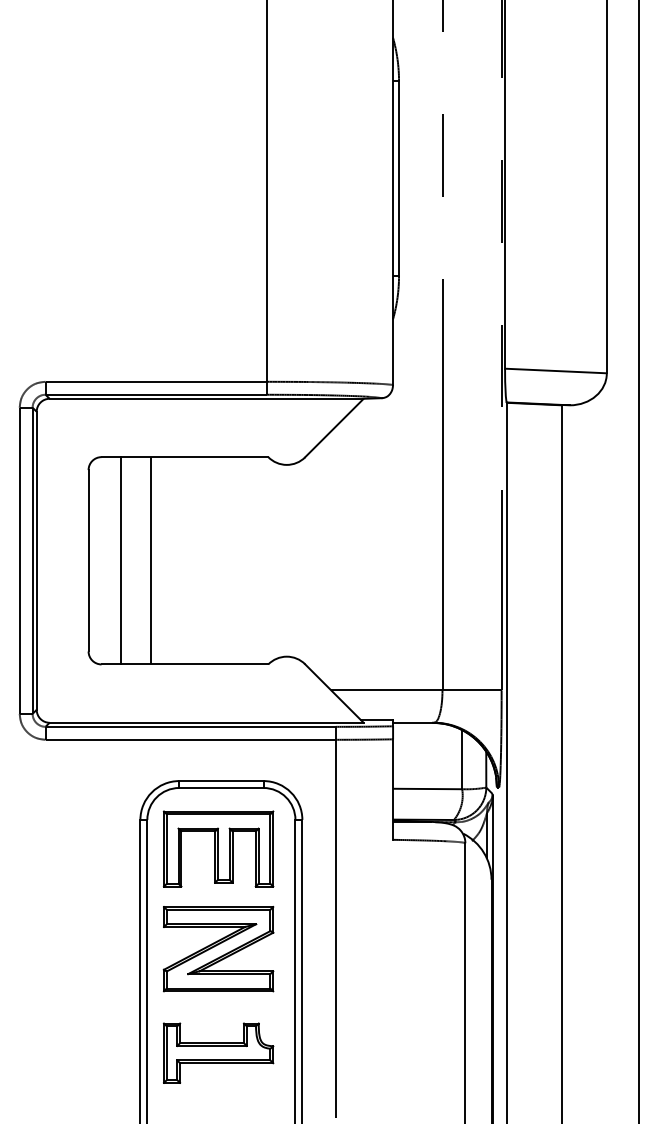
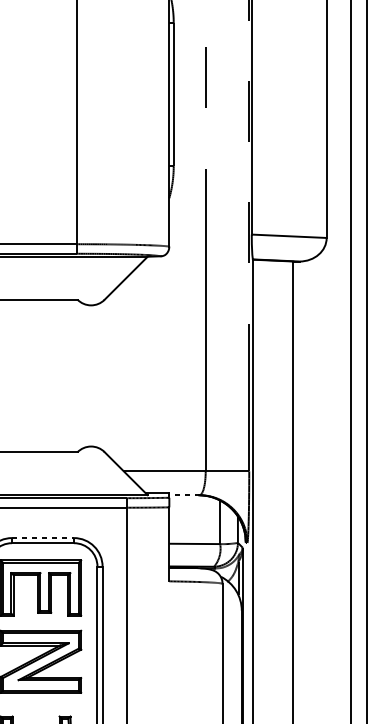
line: (413, 722) -> (184, 494), solid -> dashed
line: (221, 781) -> (43, 538), solid -> dashed

